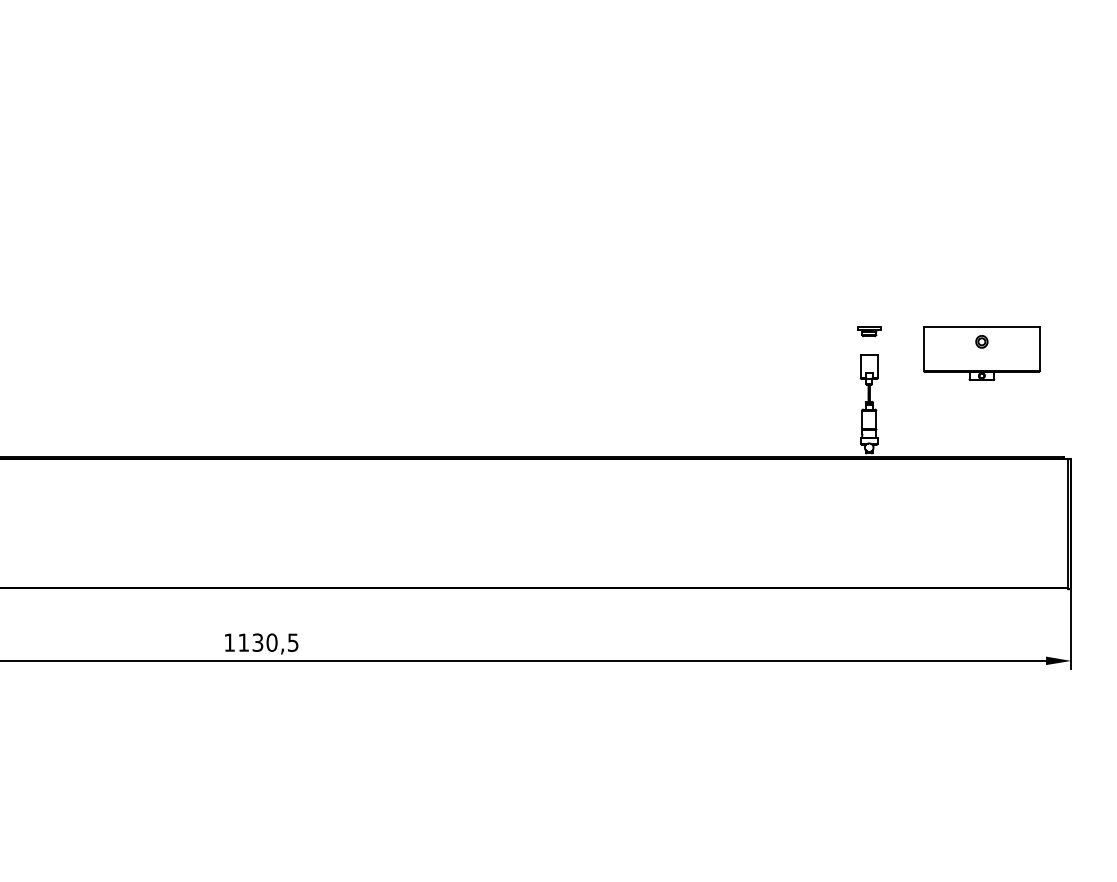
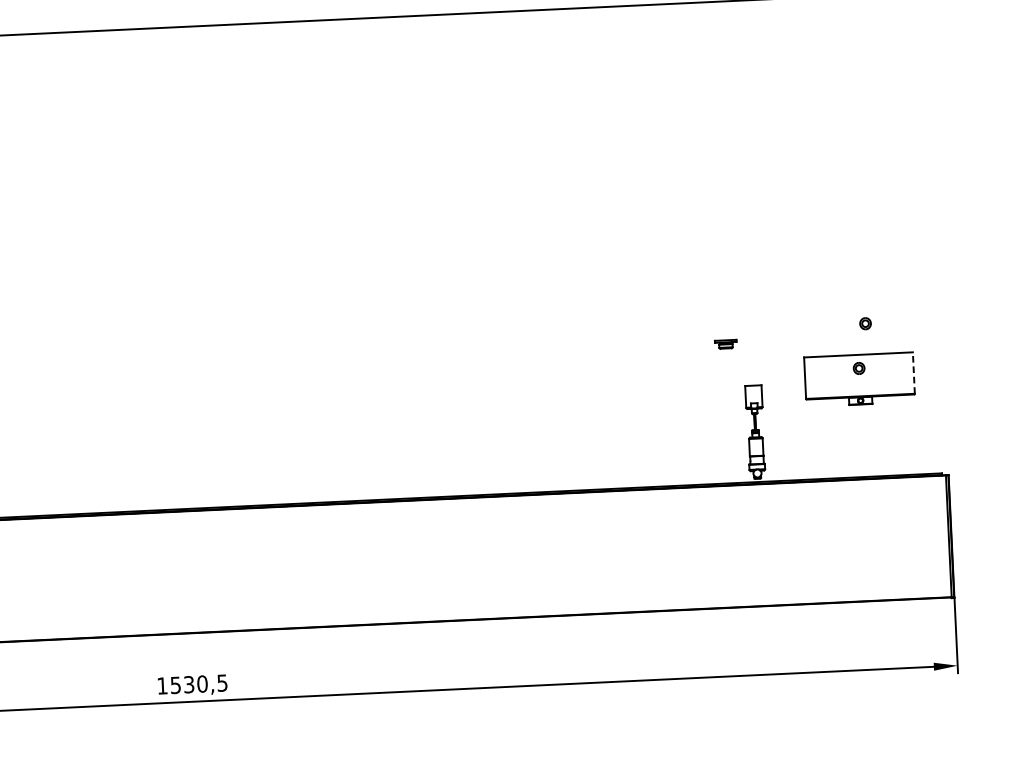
part: (990, 294) -> (865, 323), added
part: (869, 331) -> (726, 344), moved
line: (1039, 349) -> (913, 373), solid -> dashed
text: (243, 642) -> (175, 685), 1130,5 -> 1530,5

